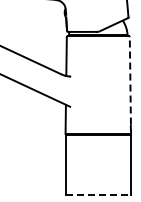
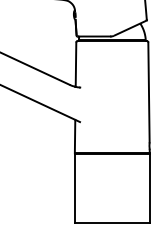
line: (130, 80) -> (149, 92), dashed -> solid
line: (98, 194) -> (112, 222), dashed -> solid

